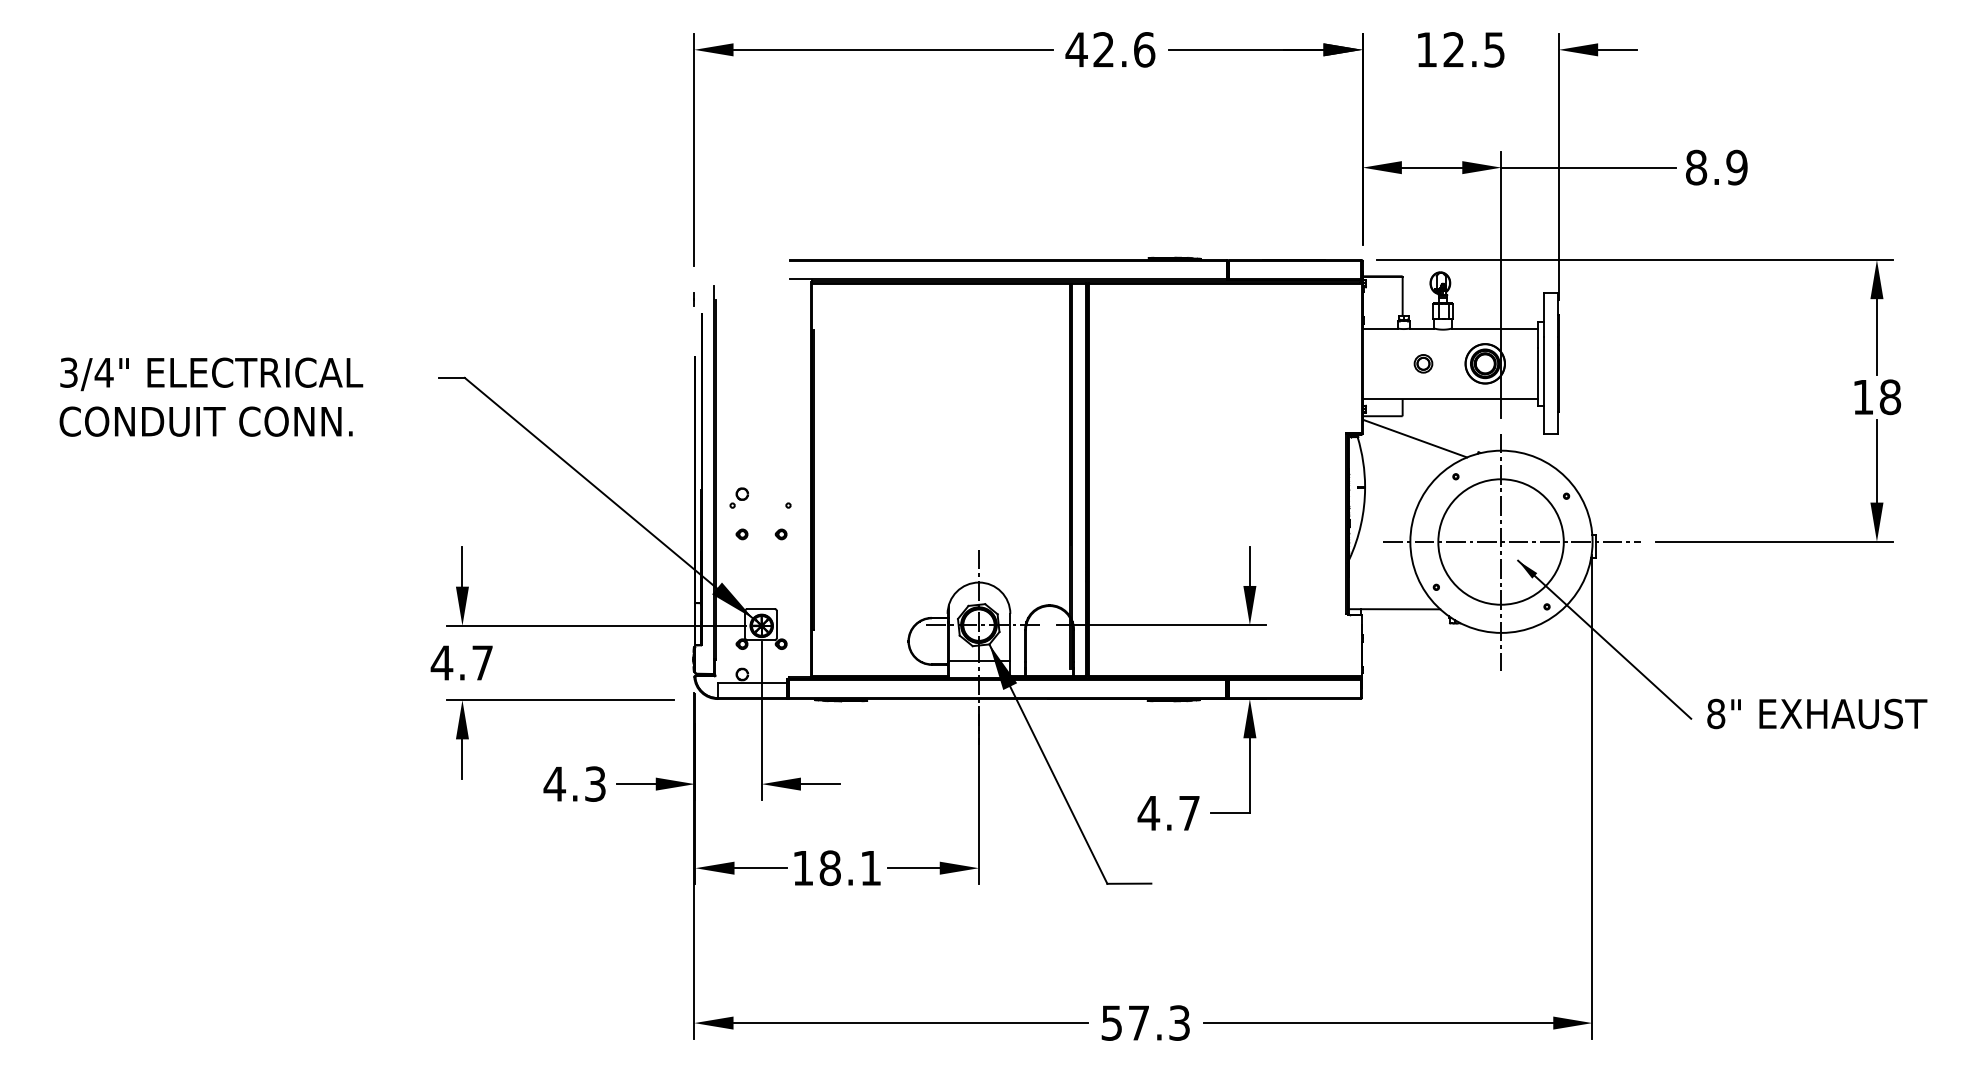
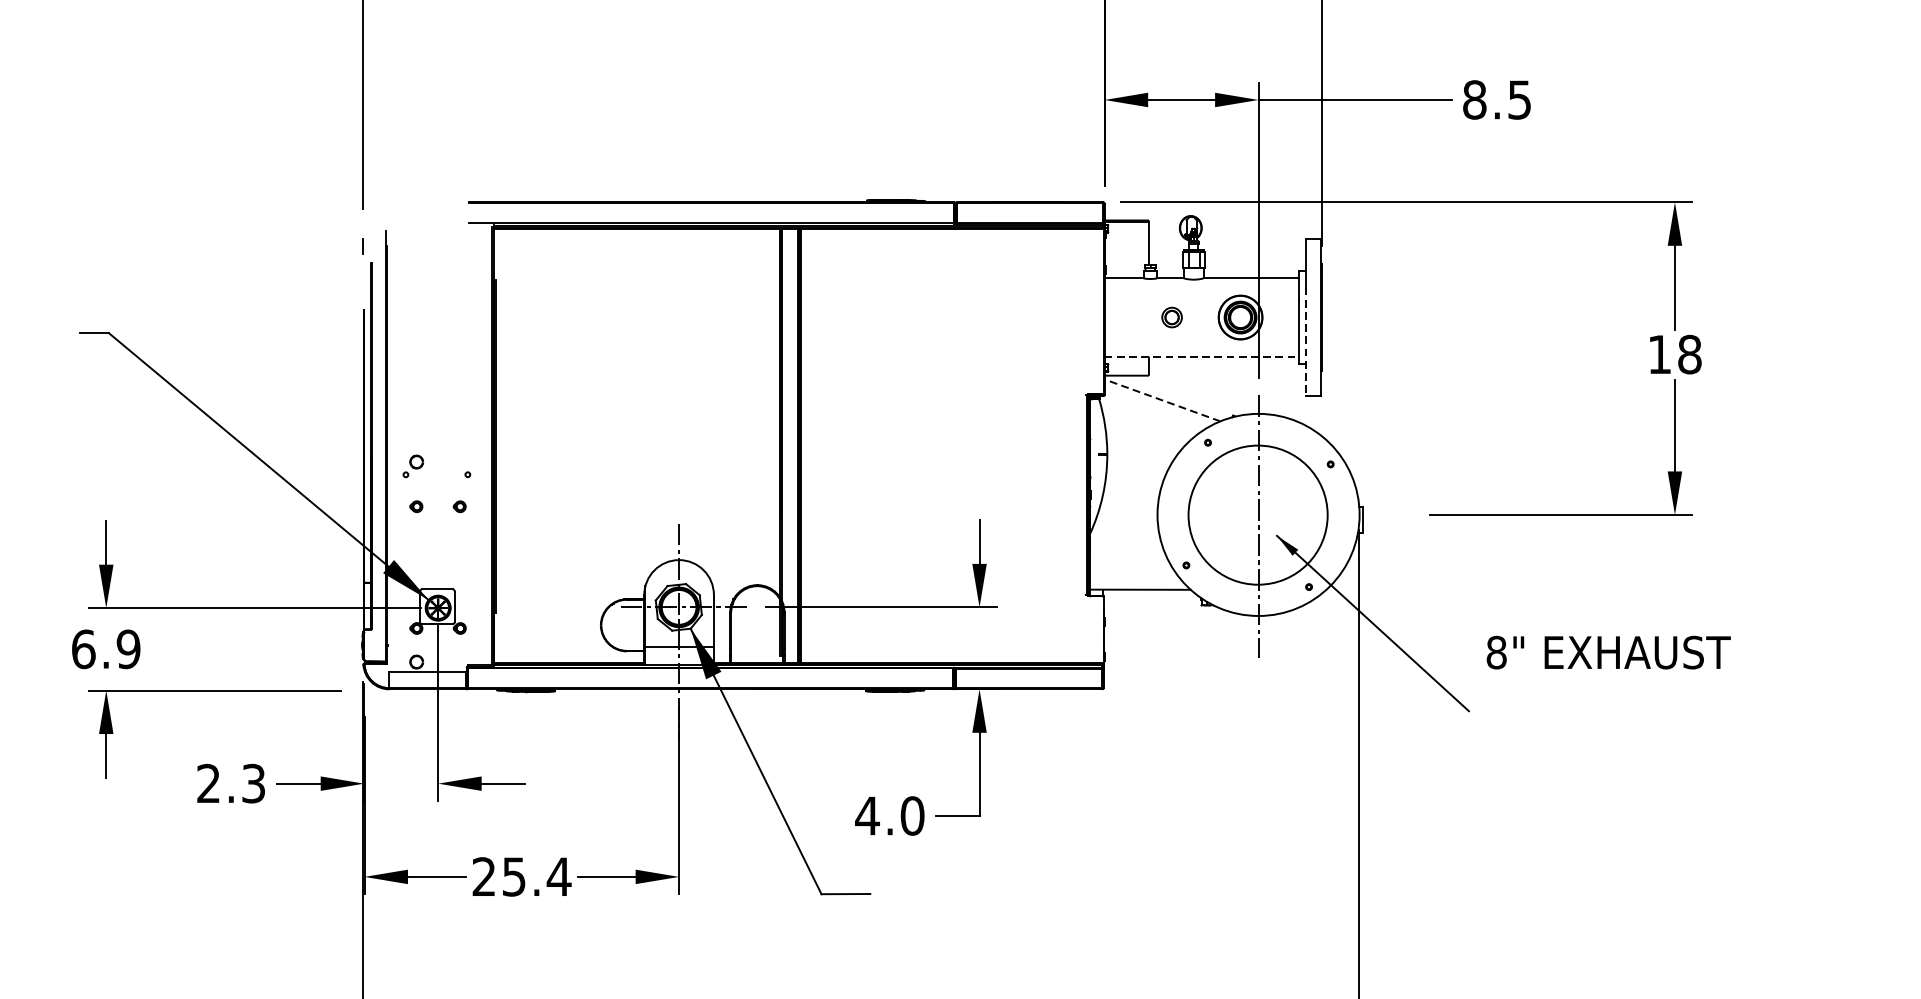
text: (1736, 167) -> (1519, 99), 8.9 -> 8.5
line: (1544, 385) -> (1306, 341), solid -> dashed
line: (1450, 399) -> (1202, 357), solid -> dashed
line: (1414, 438) -> (1162, 400), solid -> dashed
line: (1511, 541) -> (1269, 514), removed
text: (461, 662) -> (105, 648), 4.7 -> 6.9
text: (1817, 713) -> (1609, 652), moved
text: (554, 783) -> (208, 782), 4.3 -> 2.3
text: (1189, 813) -> (912, 816), 4.7 -> 4.0
text: (837, 868) -> (522, 877), 18.1 -> 25.4

